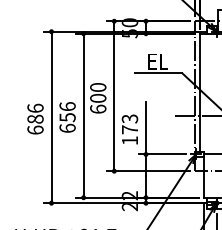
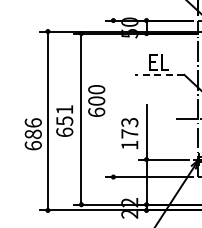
line: (158, 73) -> (159, 75), solid -> dashed
line: (114, 95) -> (113, 98), removed
text: (67, 106) -> (64, 109), 656 -> 651
text: (35, 118) -> (33, 133), moved

